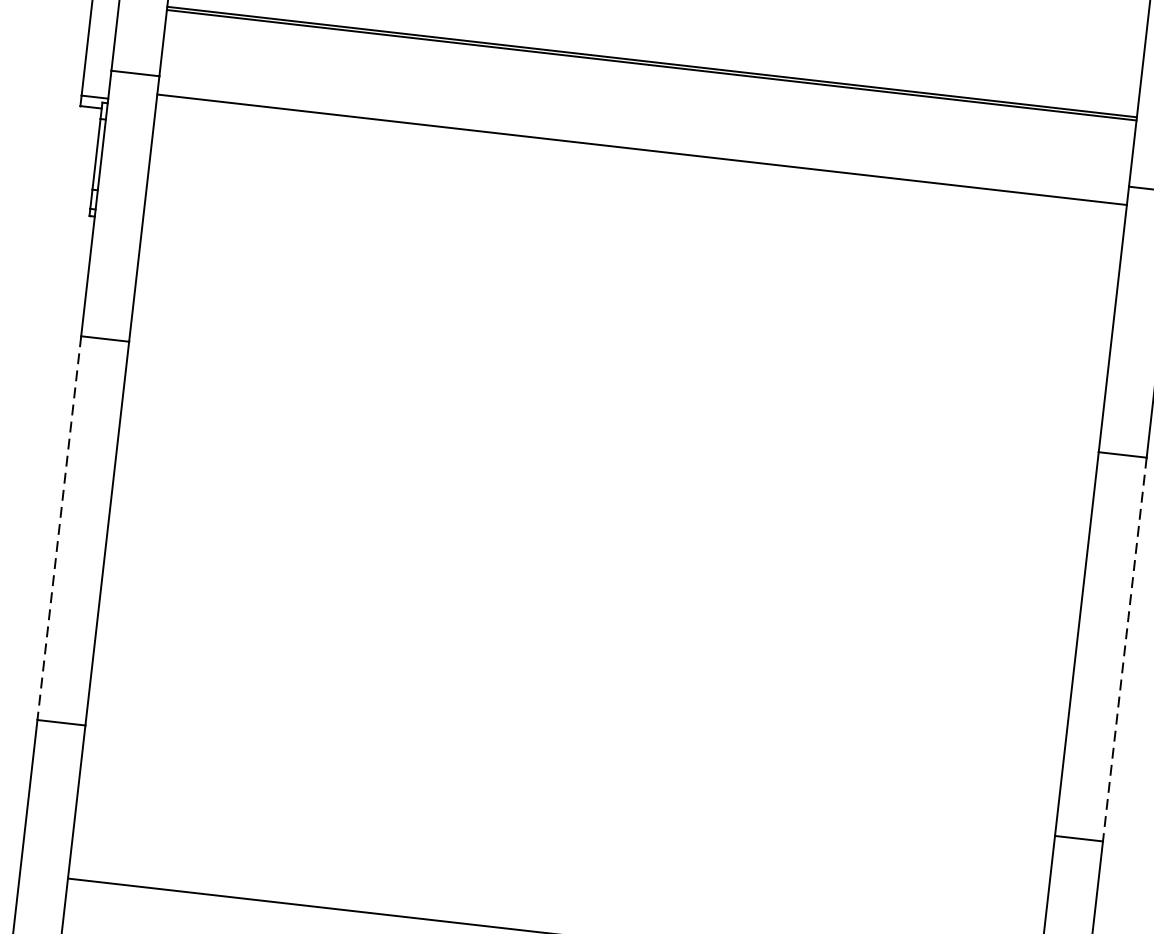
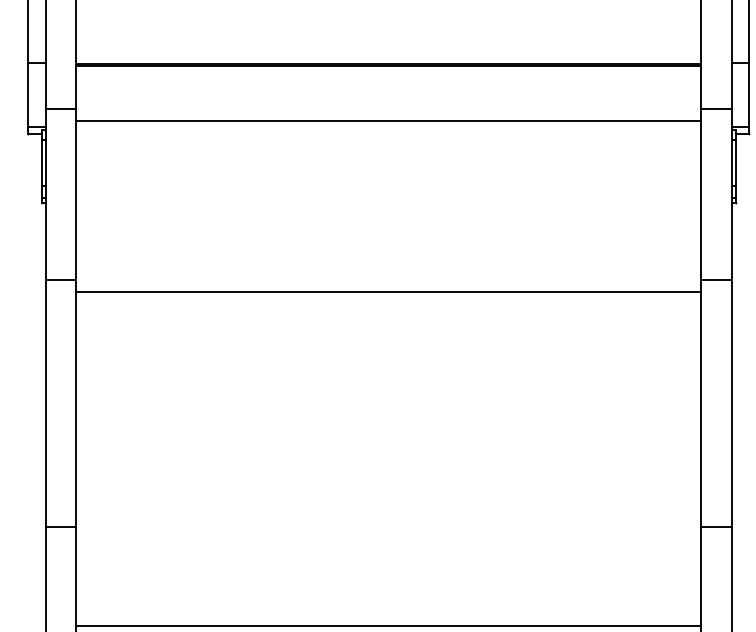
line: (611, 414) -> (388, 291), added
line: (59, 527) -> (45, 403), dashed -> solid
line: (1125, 649) -> (732, 403), dashed -> solid

